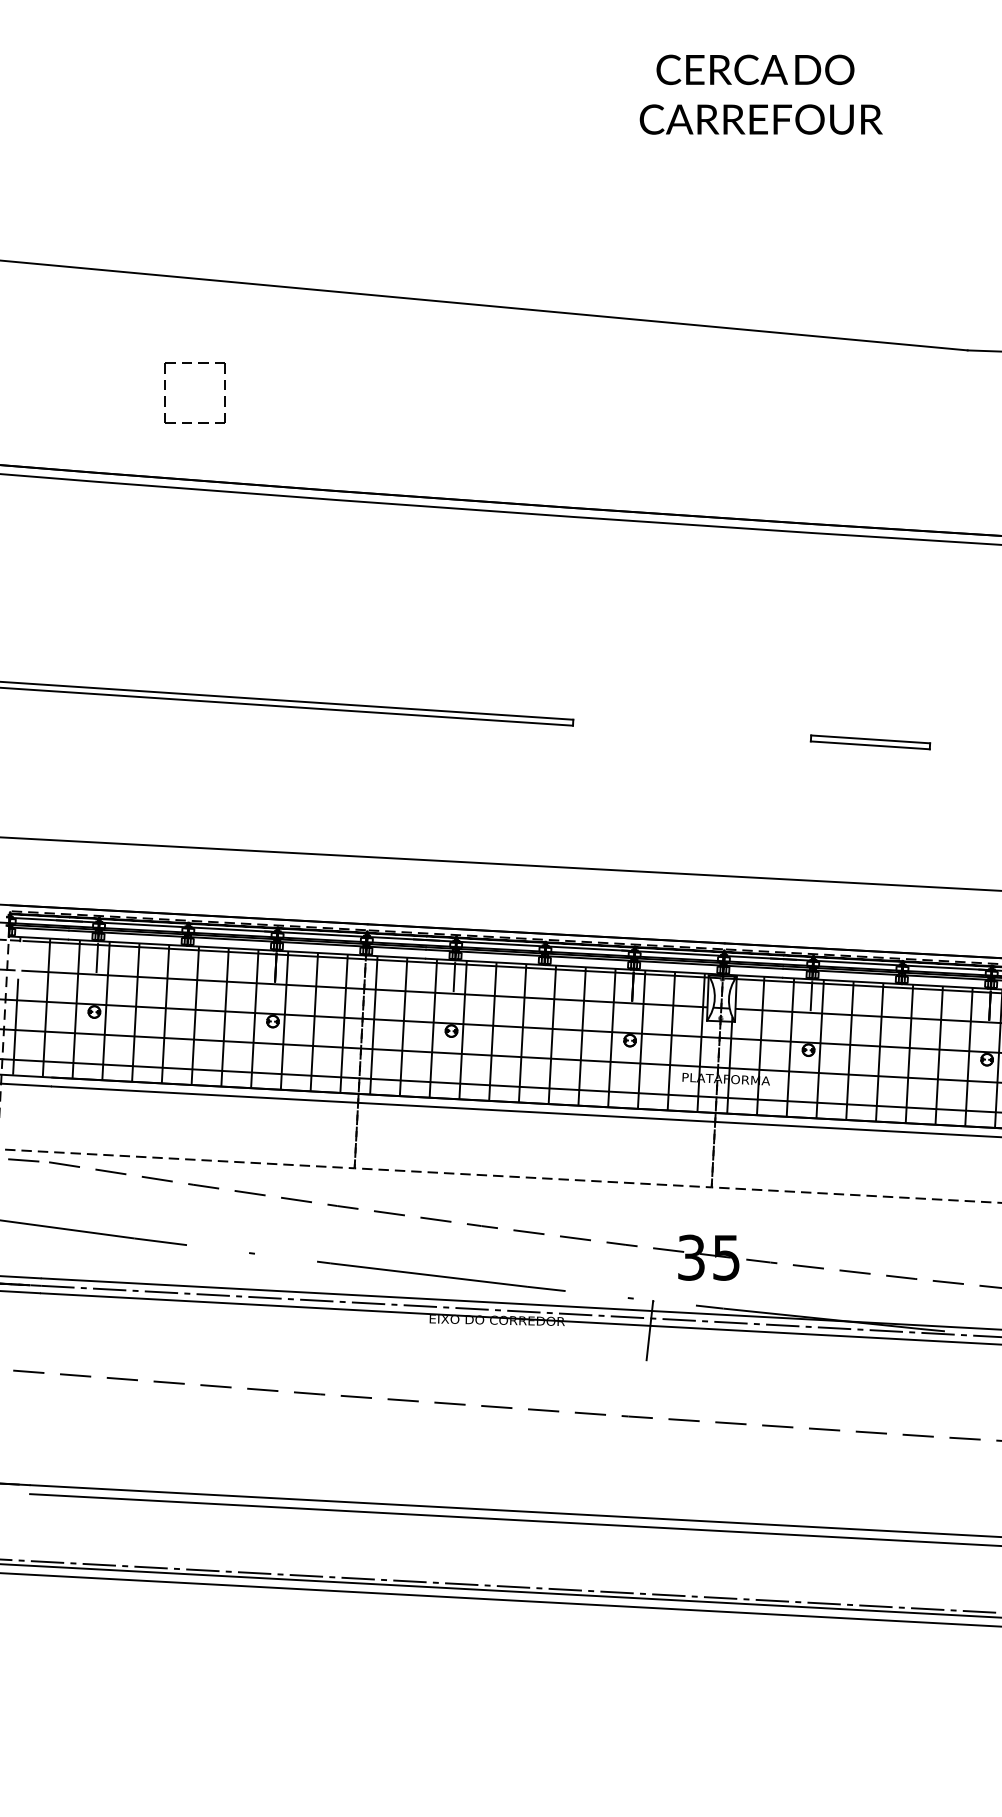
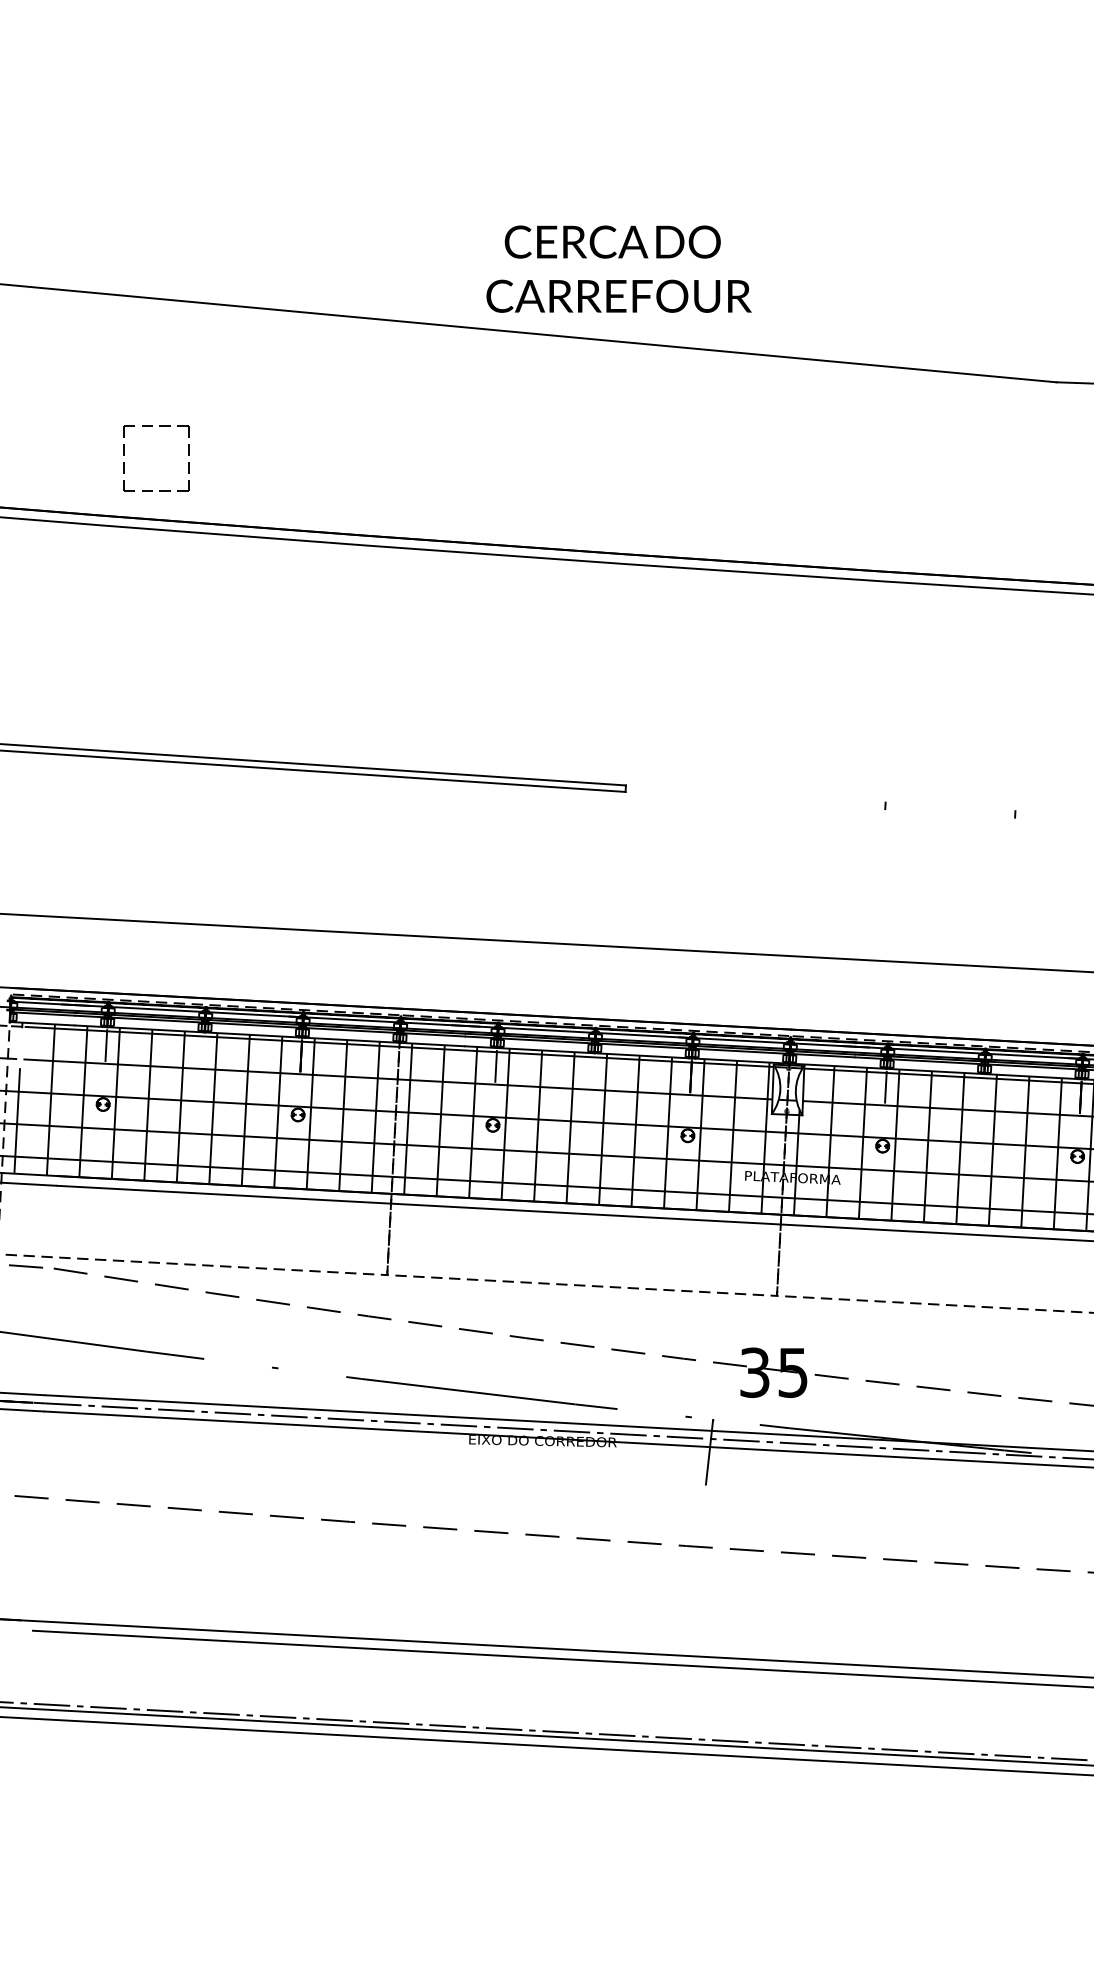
text: (760, 94) -> (618, 268), moved
part: (198, 363) -> (159, 426), moved
line: (870, 739) -> (950, 806), removed
line: (870, 745) -> (950, 813), removed

